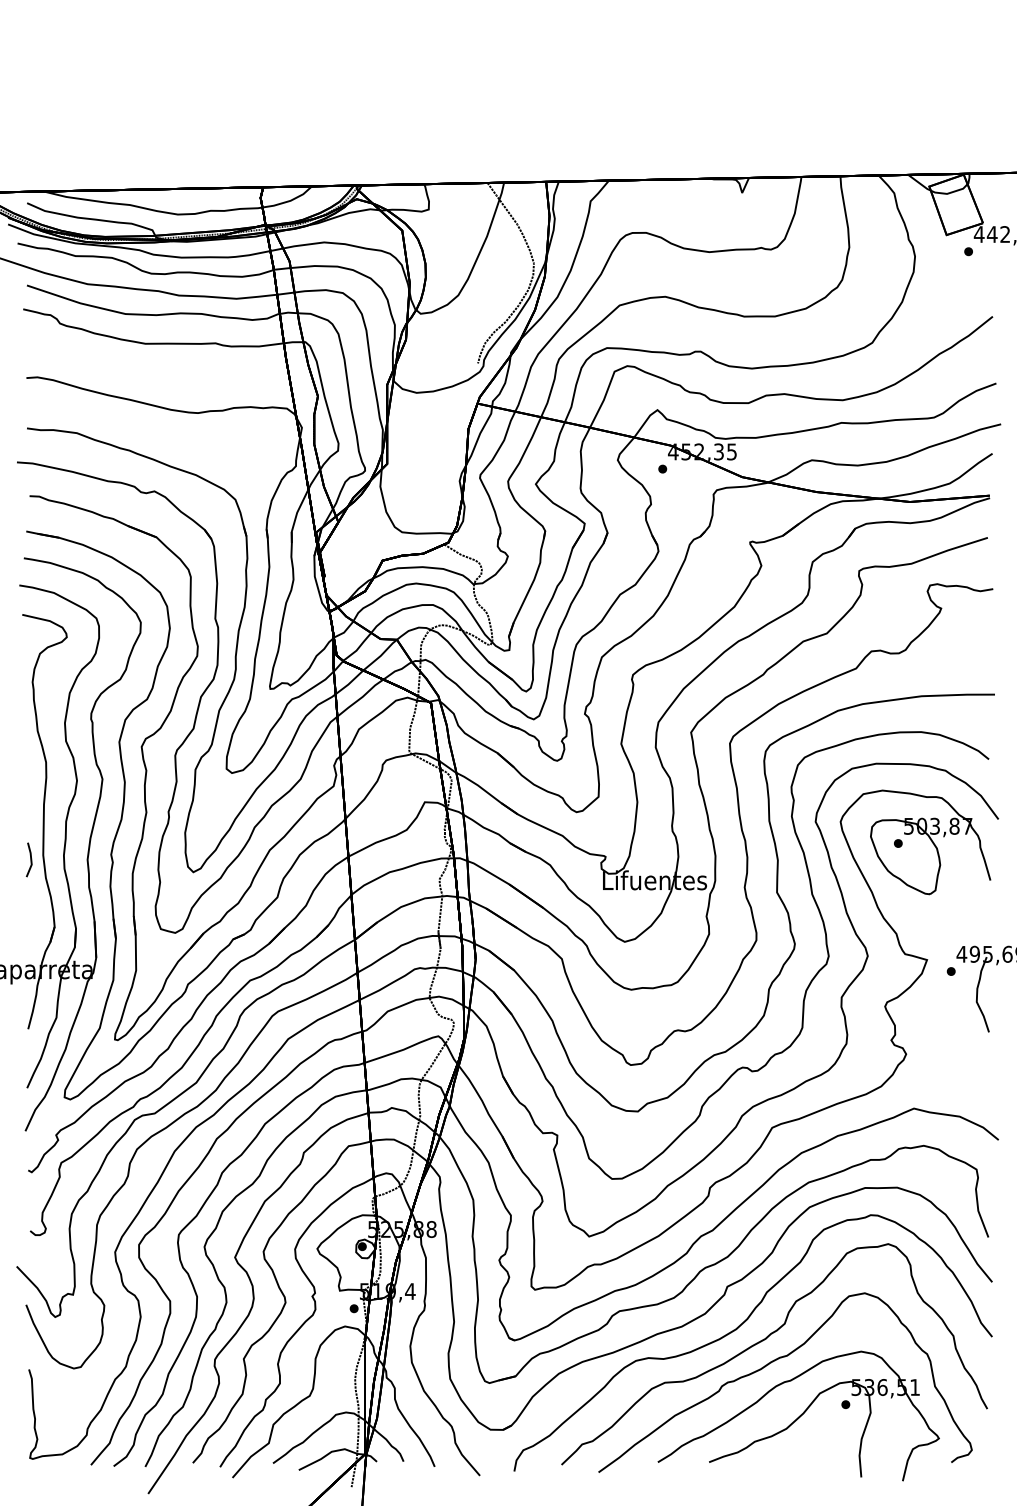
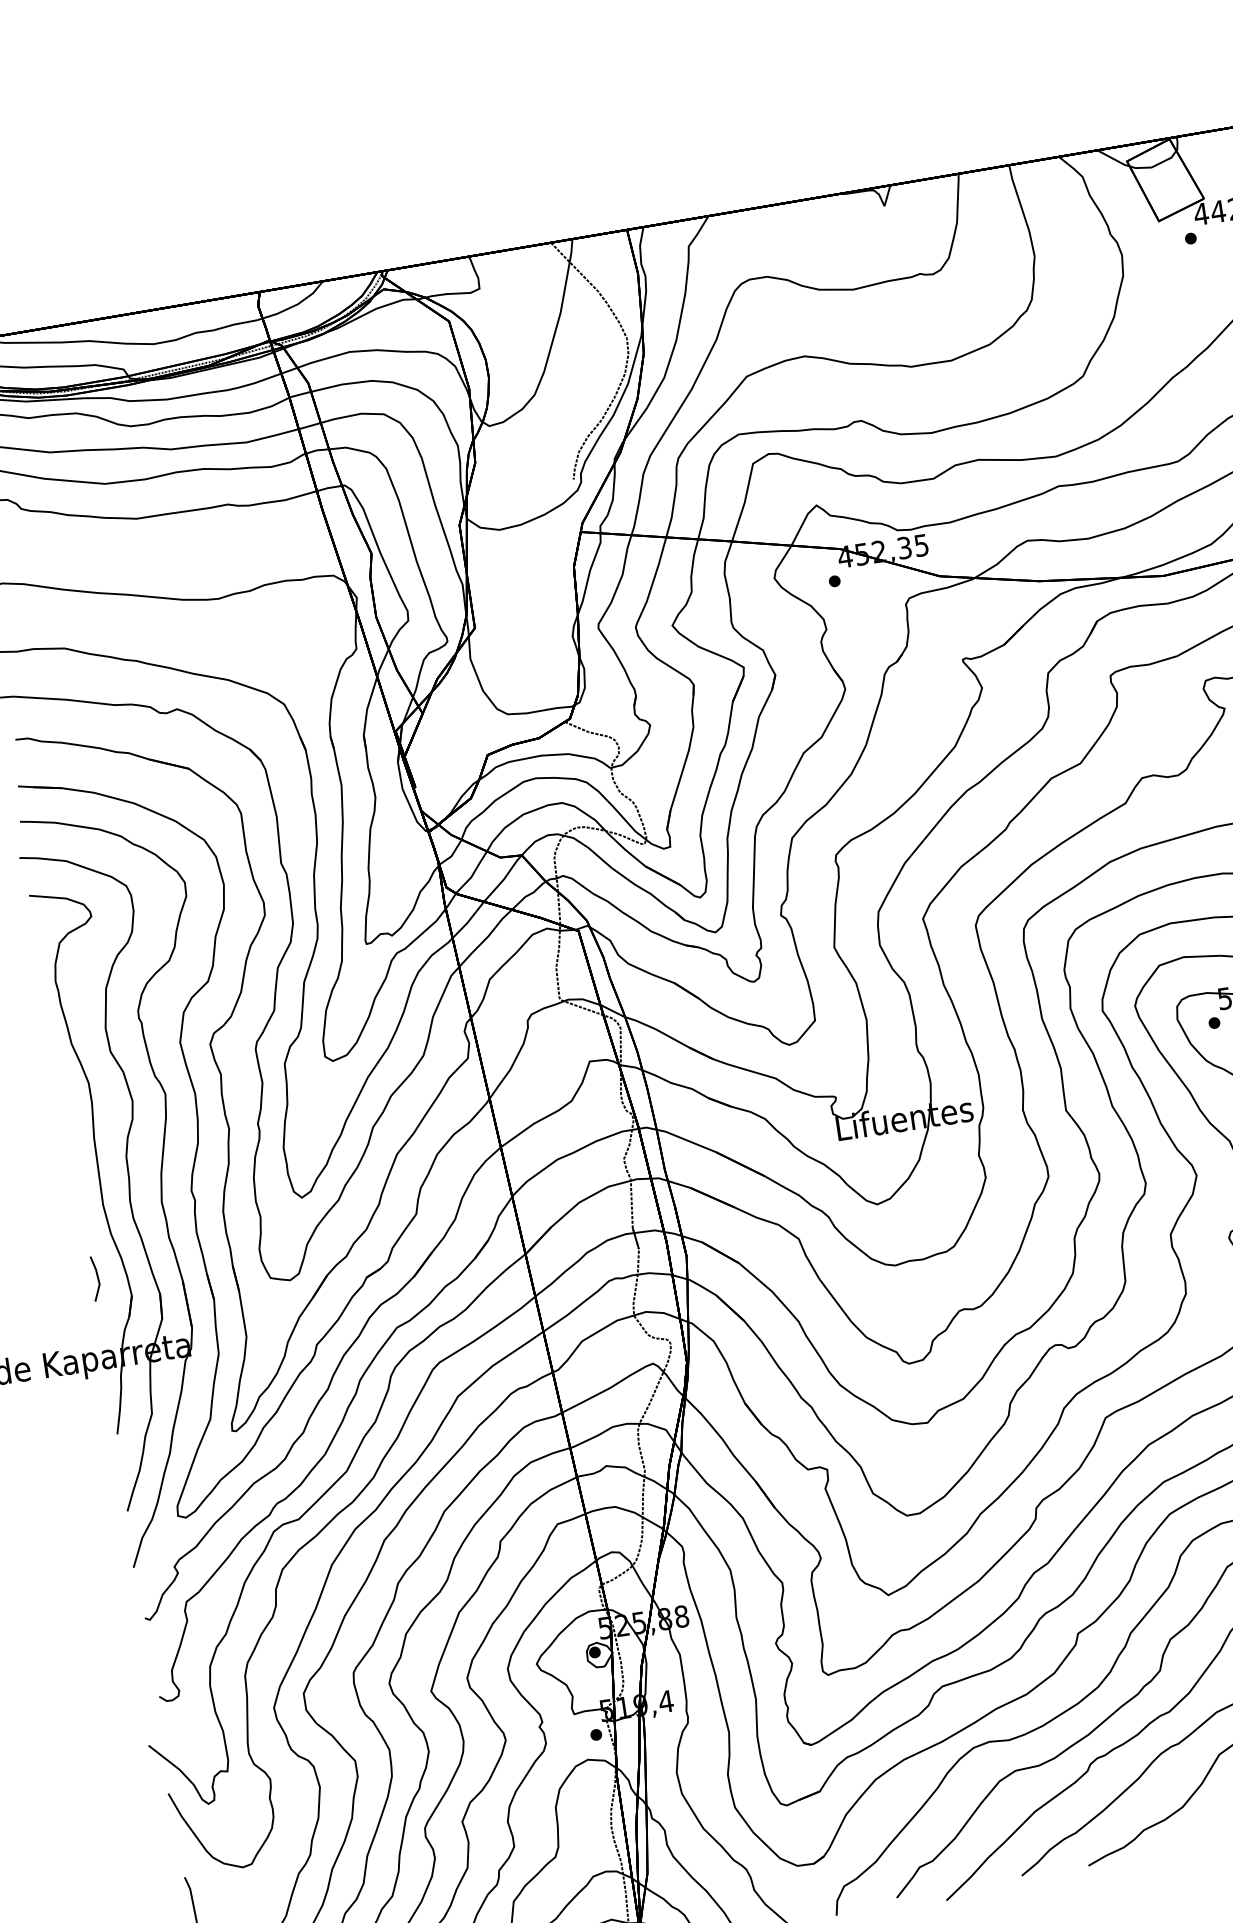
line: (30, 859) -> (97, 1277), moved

